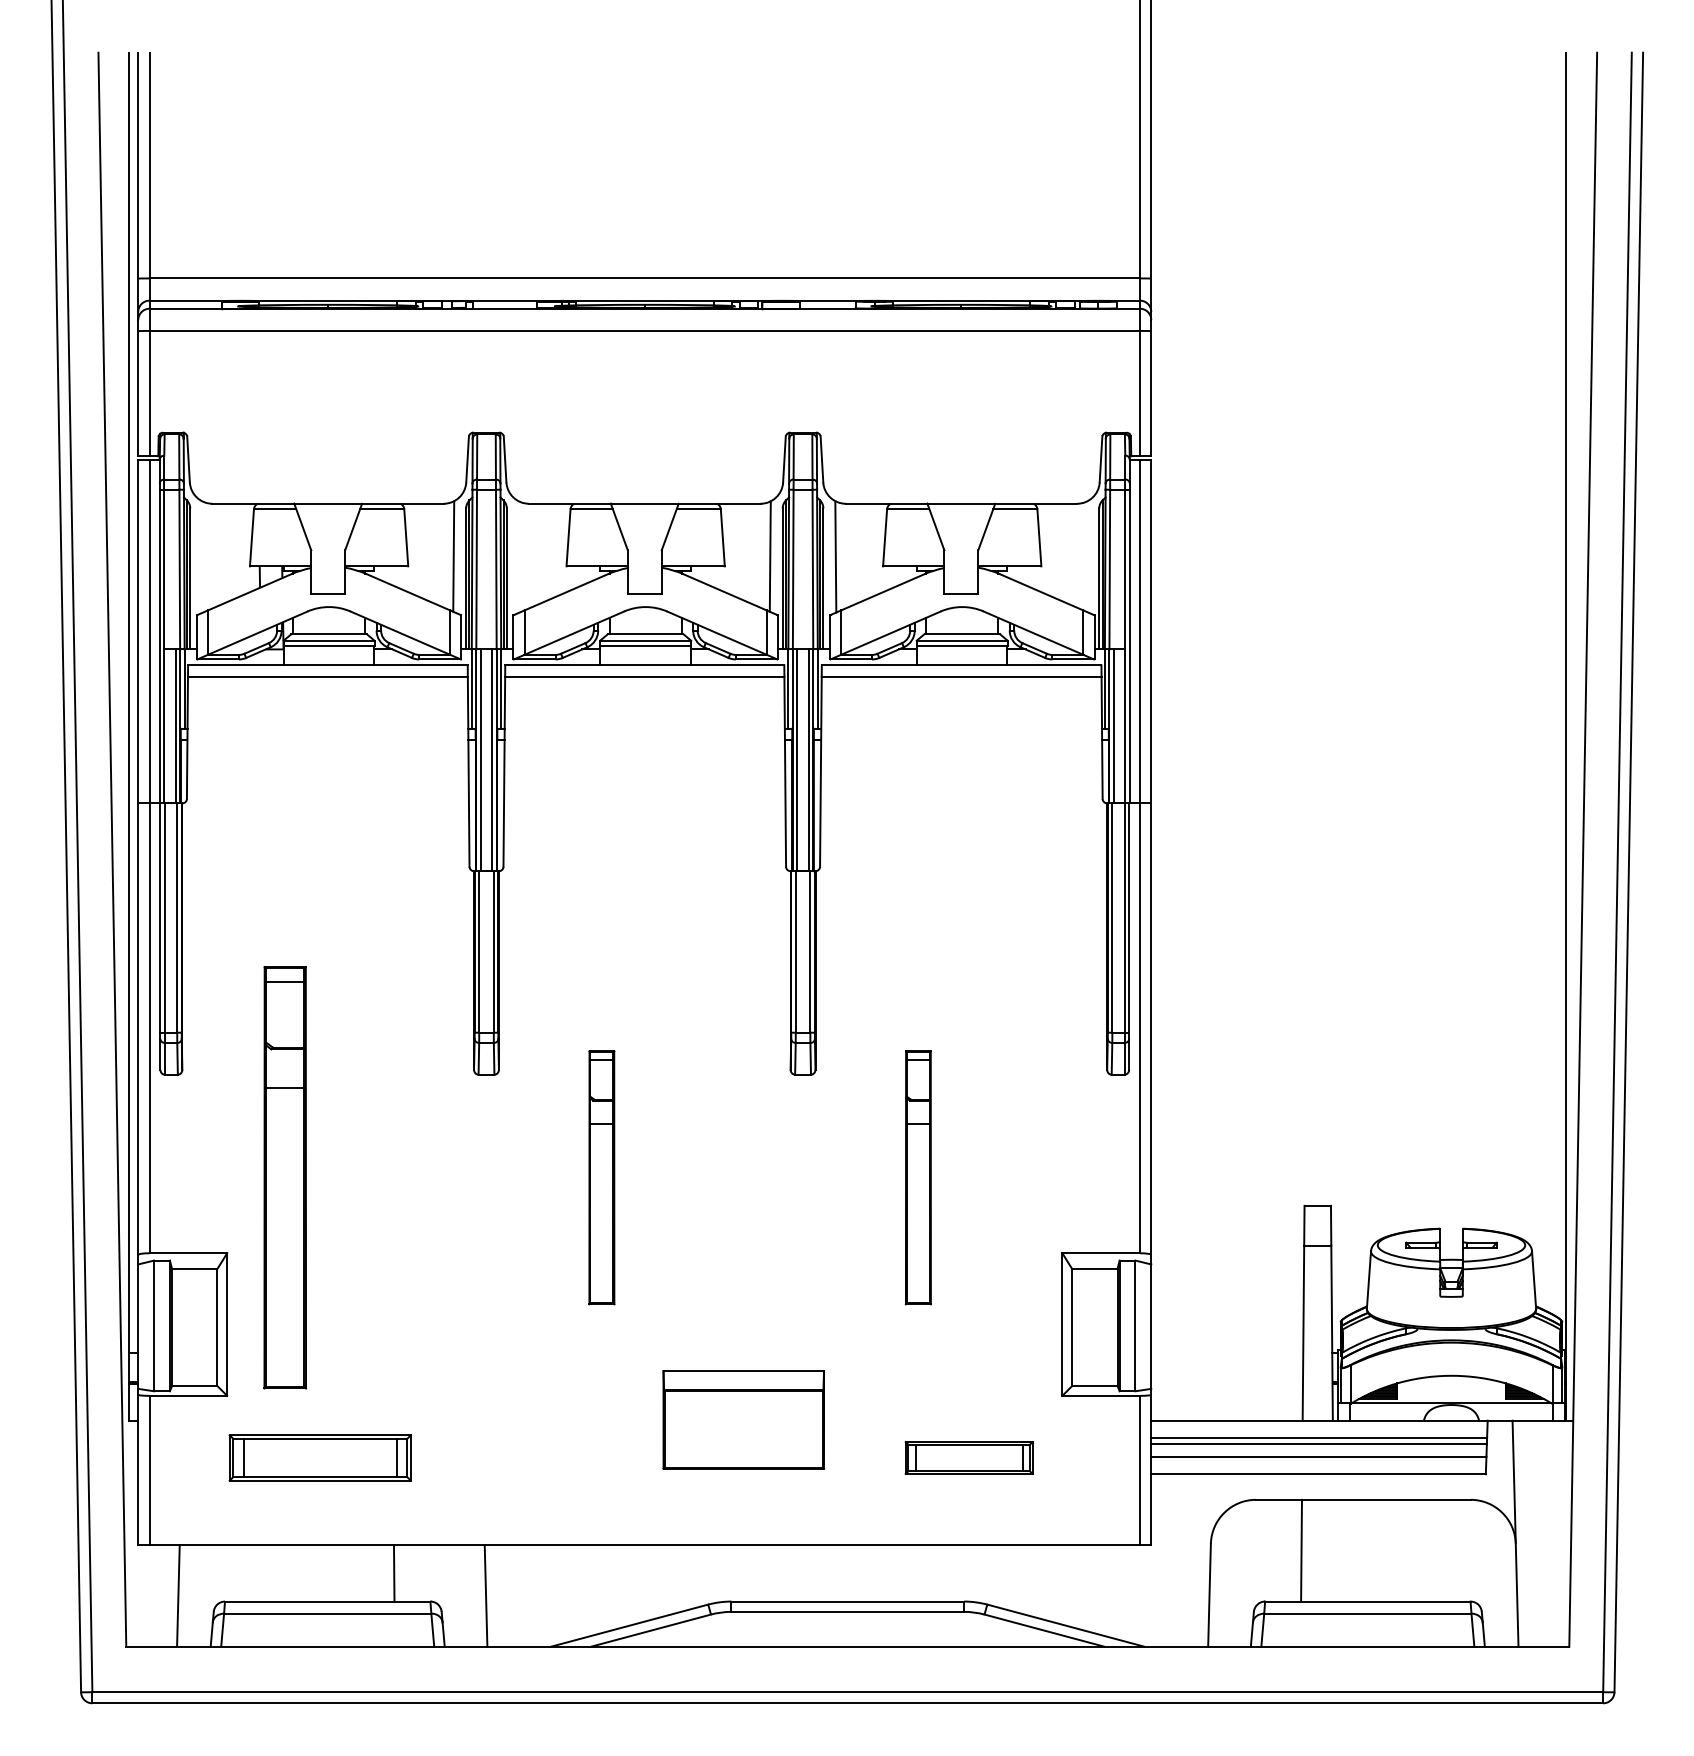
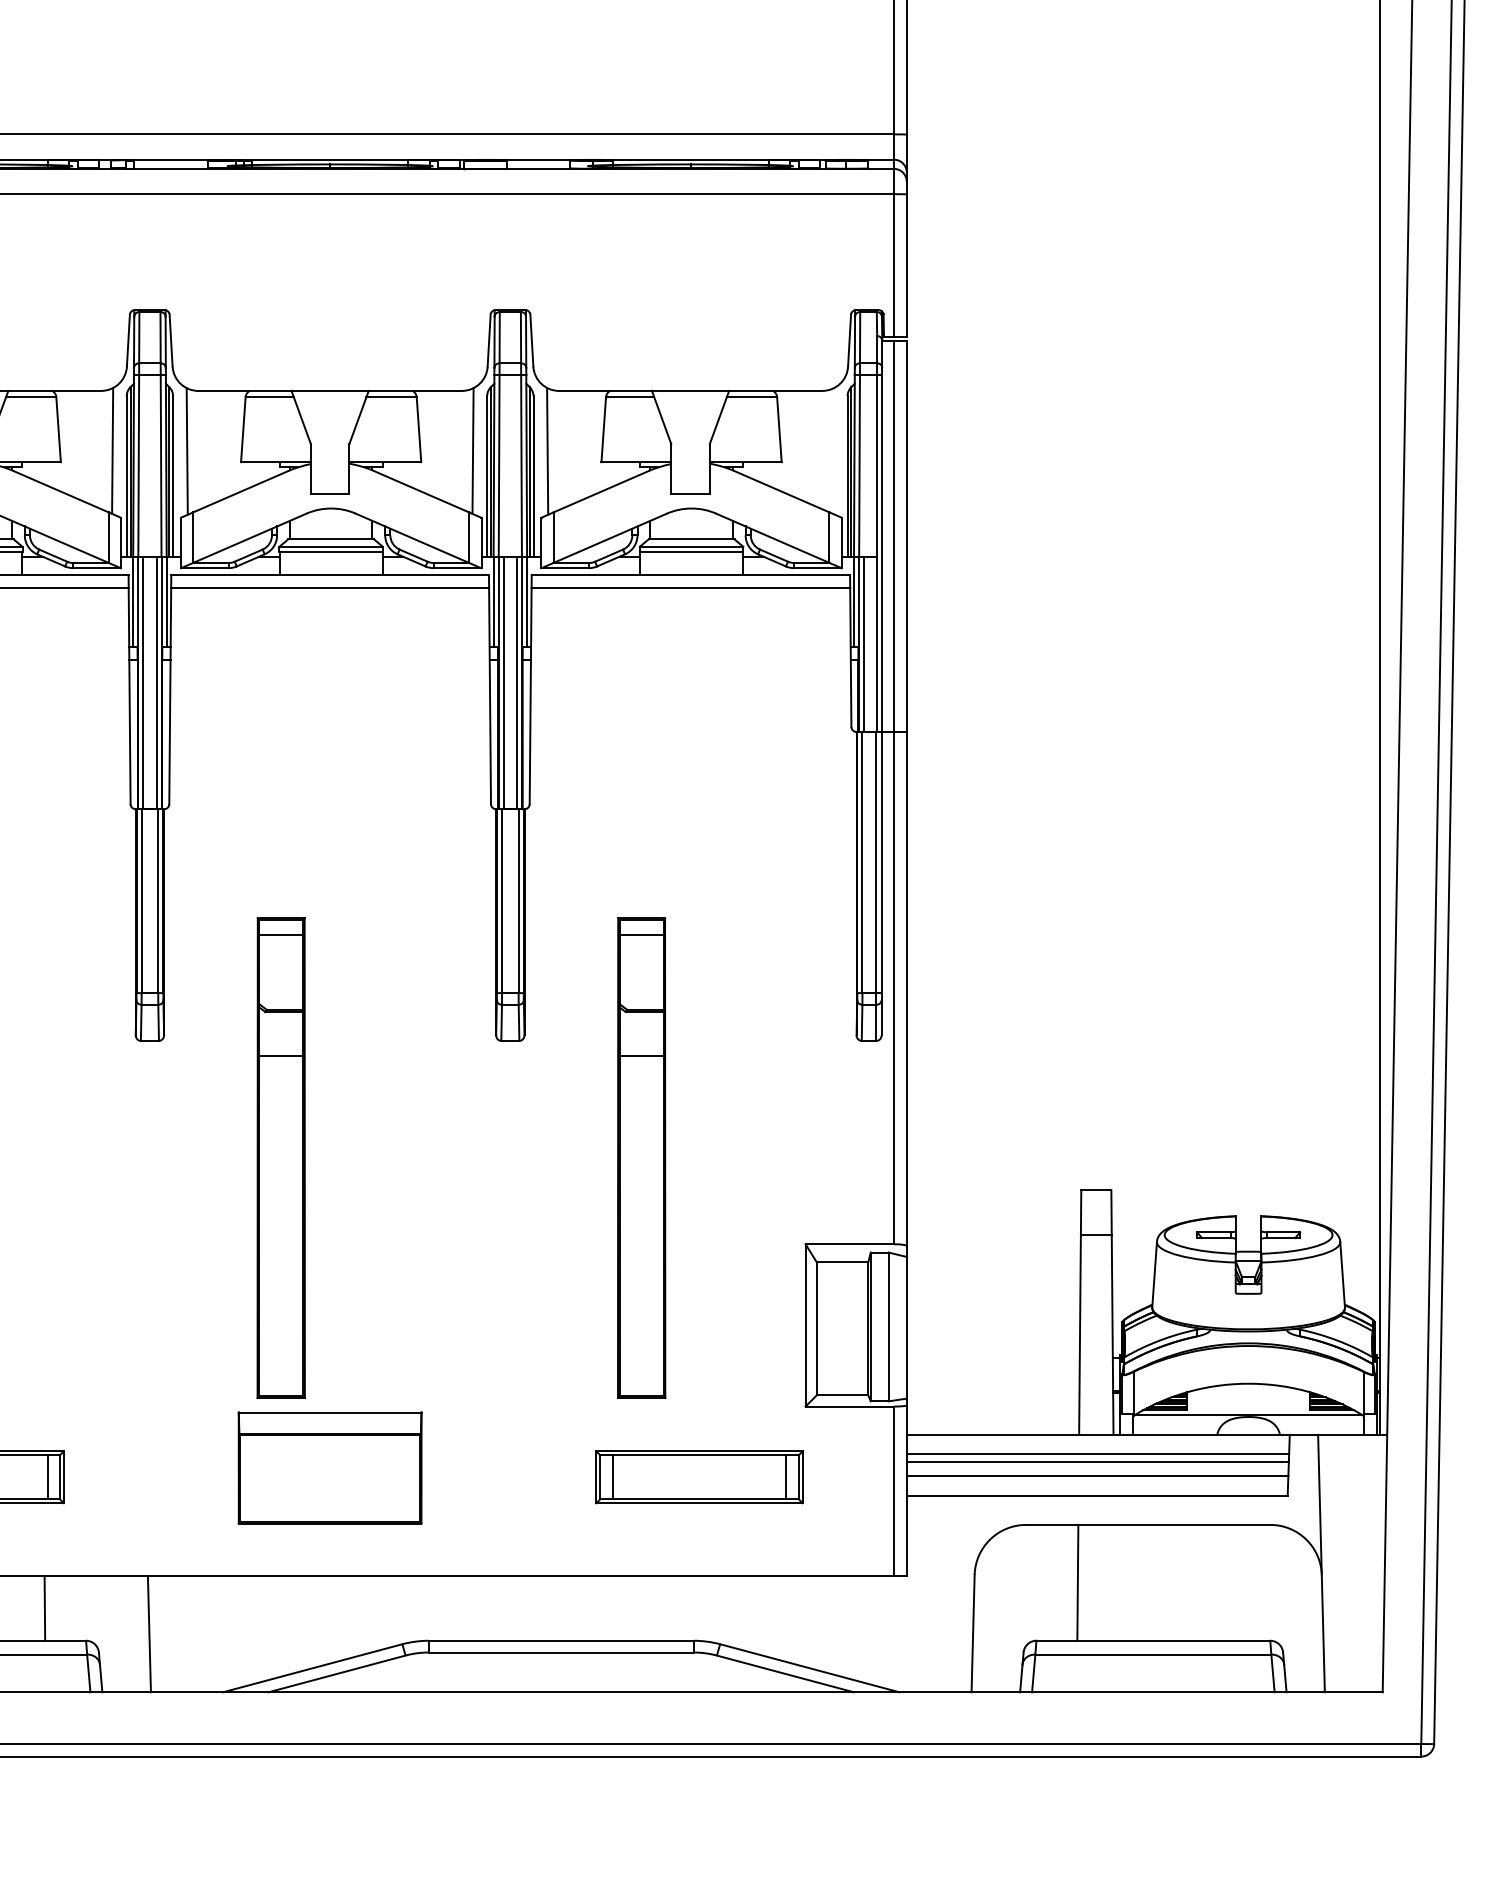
line: (518, 556) -> (186, 450), added
part: (601, 1177) -> (280, 1157), size x1.67
part: (918, 1177) -> (641, 1157), size x1.67
part: (743, 1419) -> (329, 1467), moved
part: (968, 1457) -> (698, 1476), size x1.43

